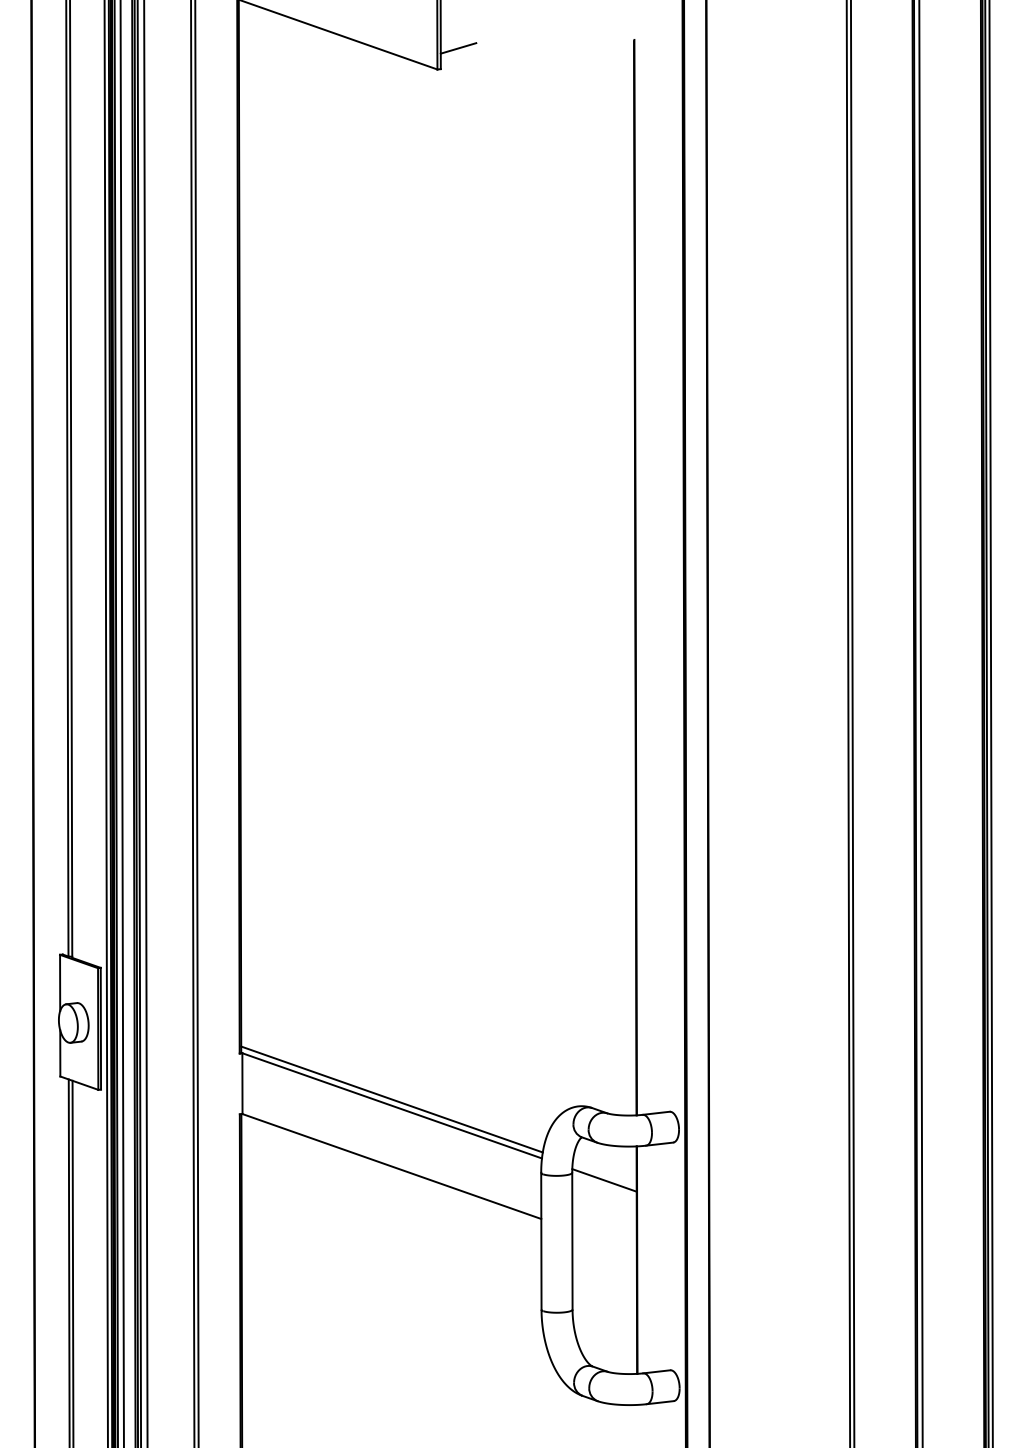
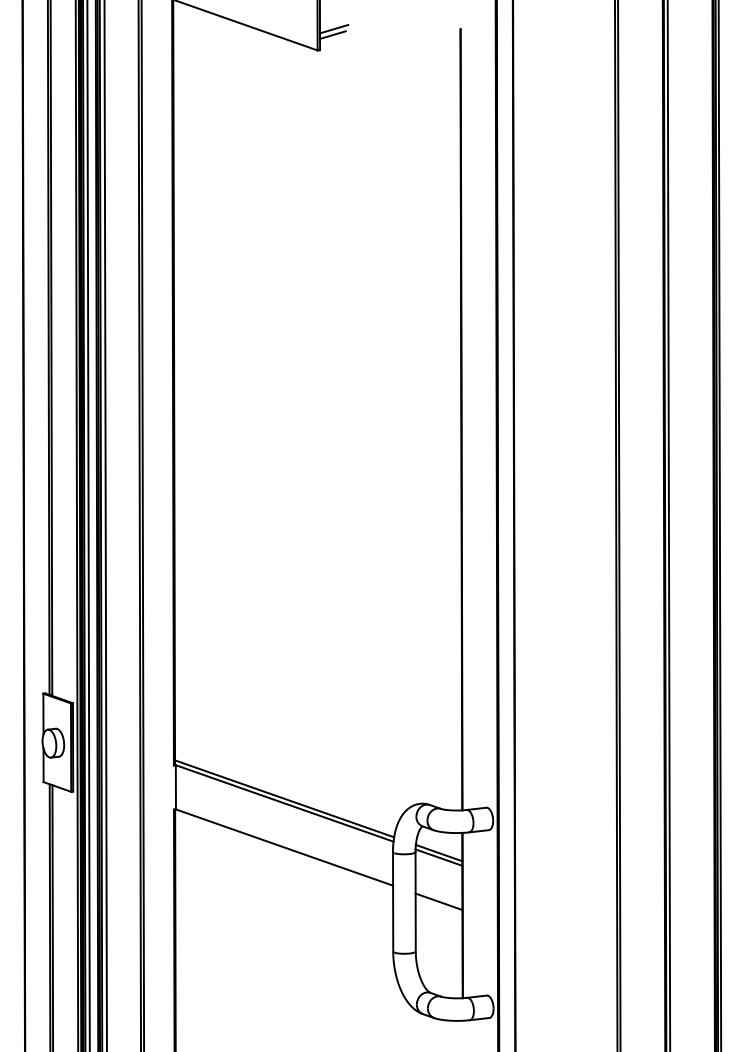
line: (459, 39) -> (333, 28), added
line: (604, 1173) -> (438, 852), added
line: (604, 1240) -> (438, 901), added

